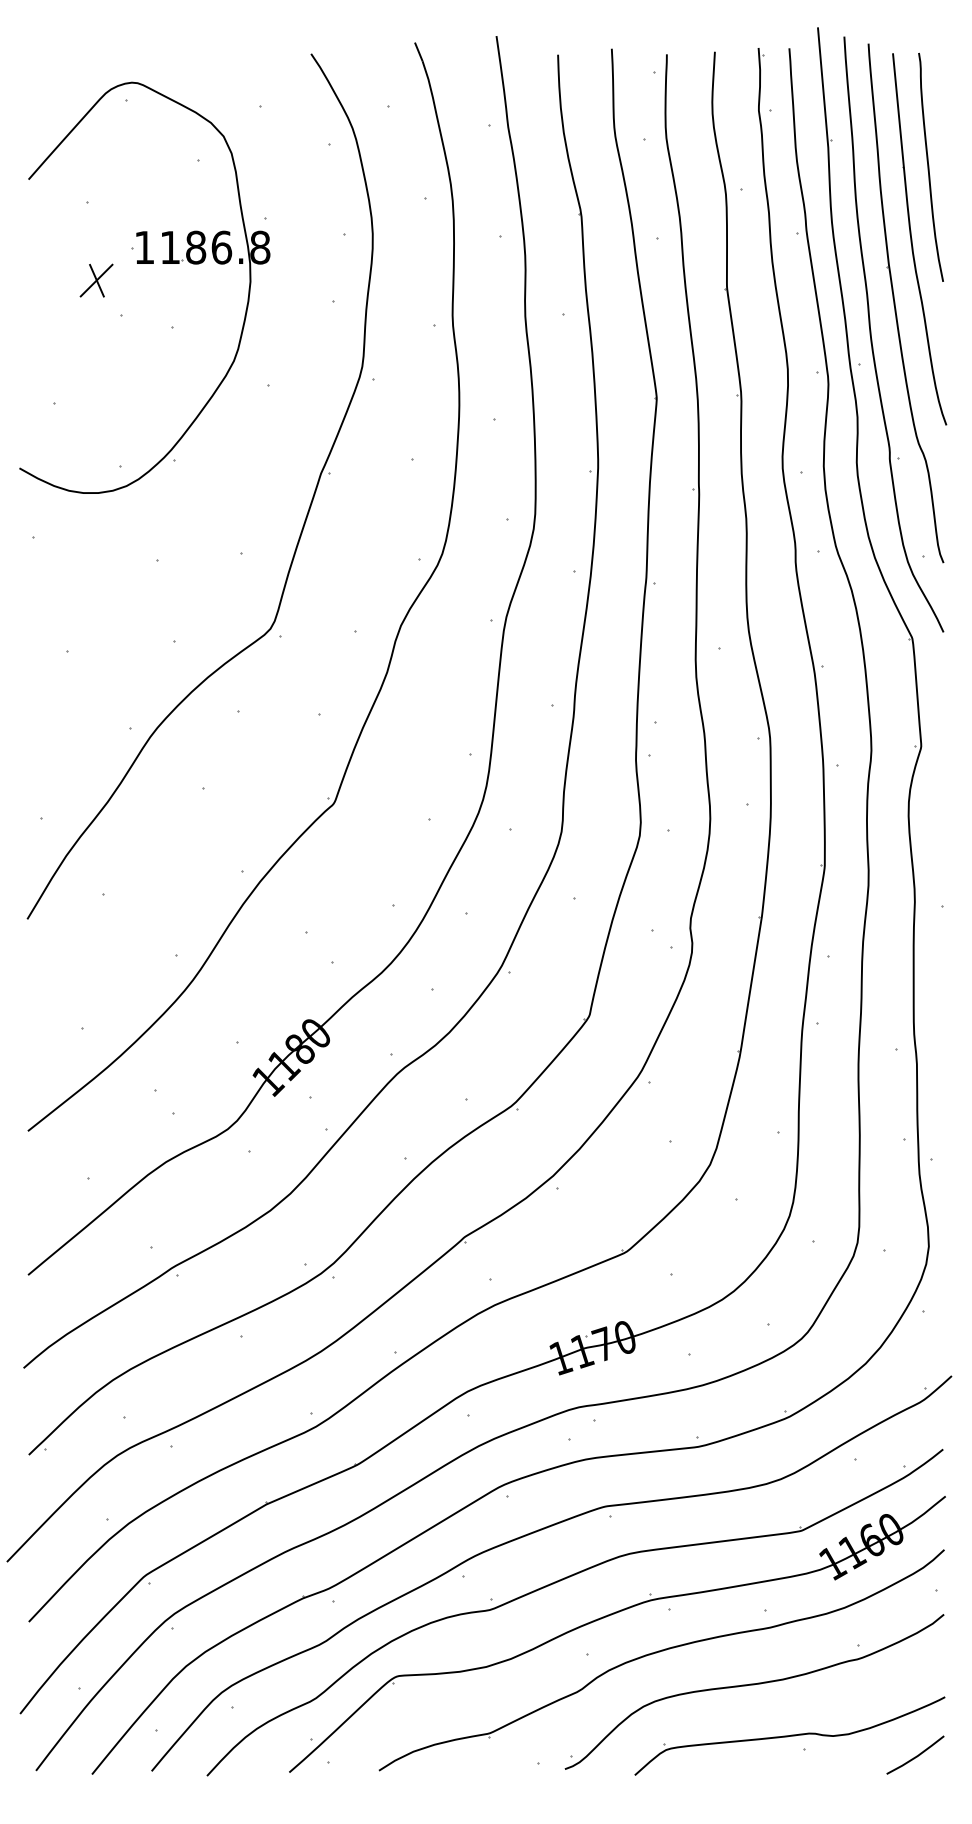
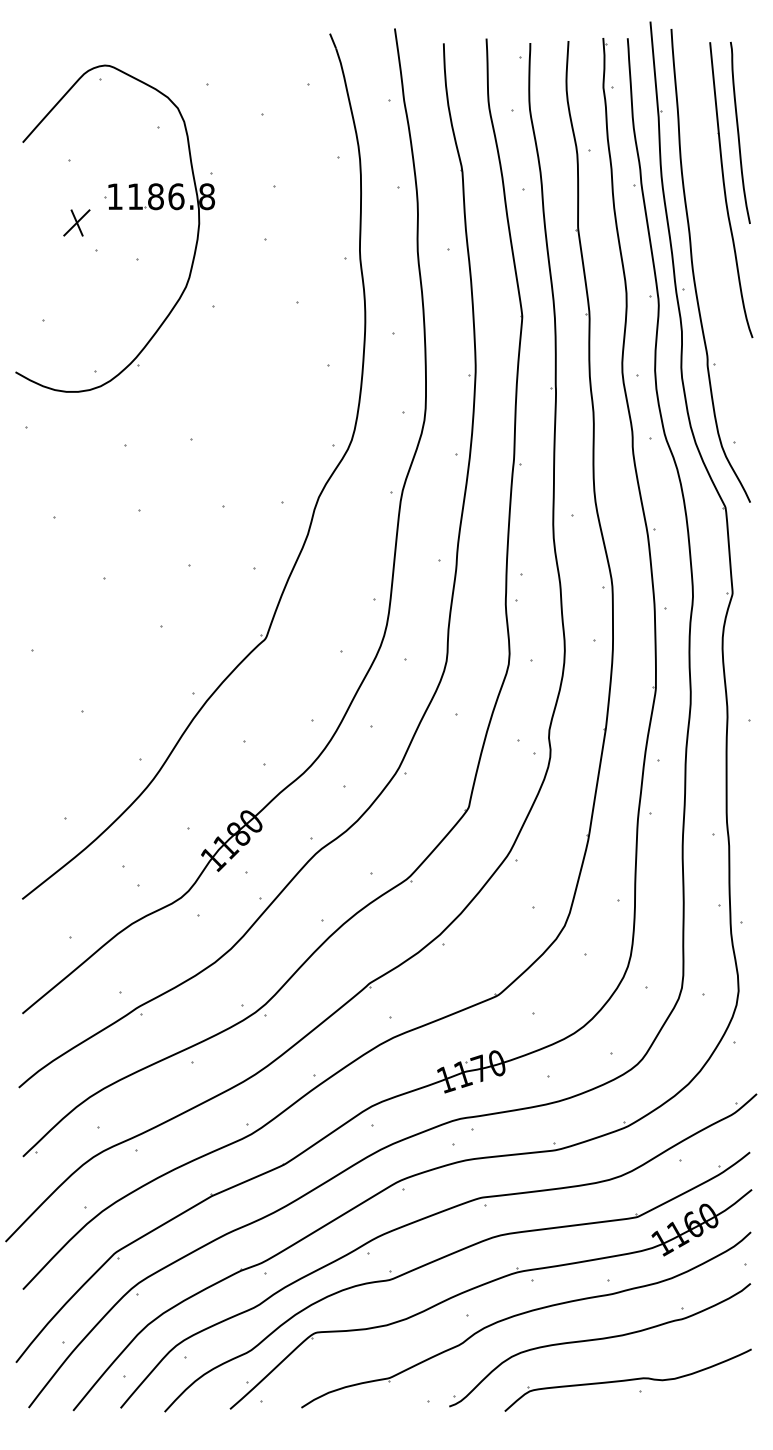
part: (895, 302) -> (712, 240), removed
part: (303, 521) -> (241, 414), removed
line: (916, 1755) -> (728, 1395), removed

